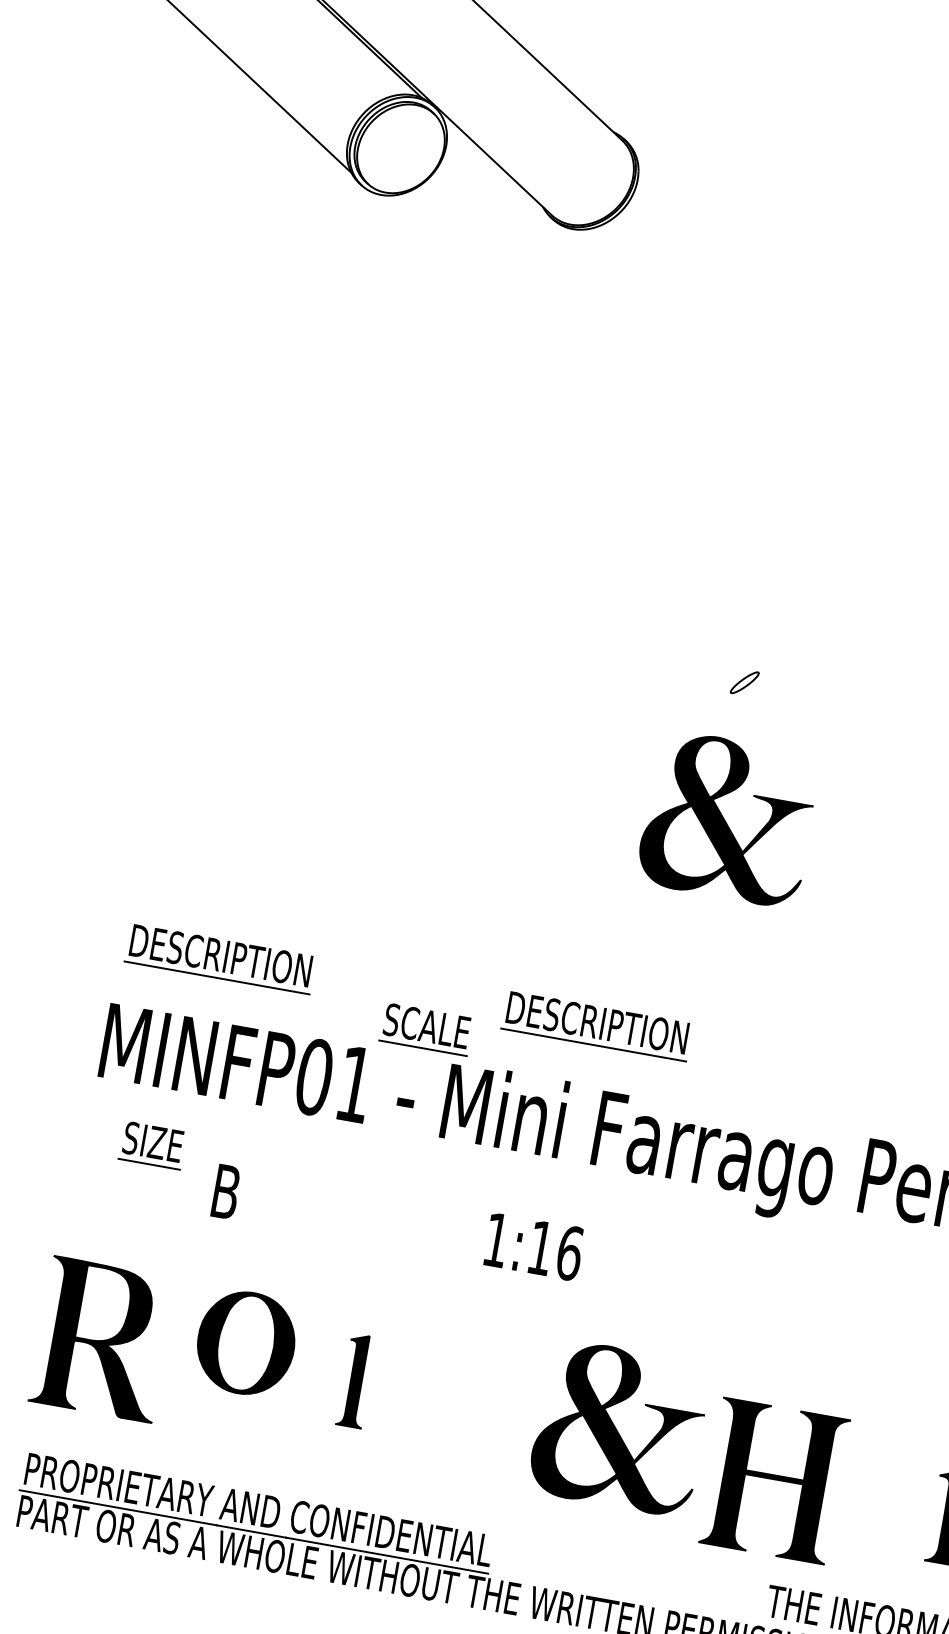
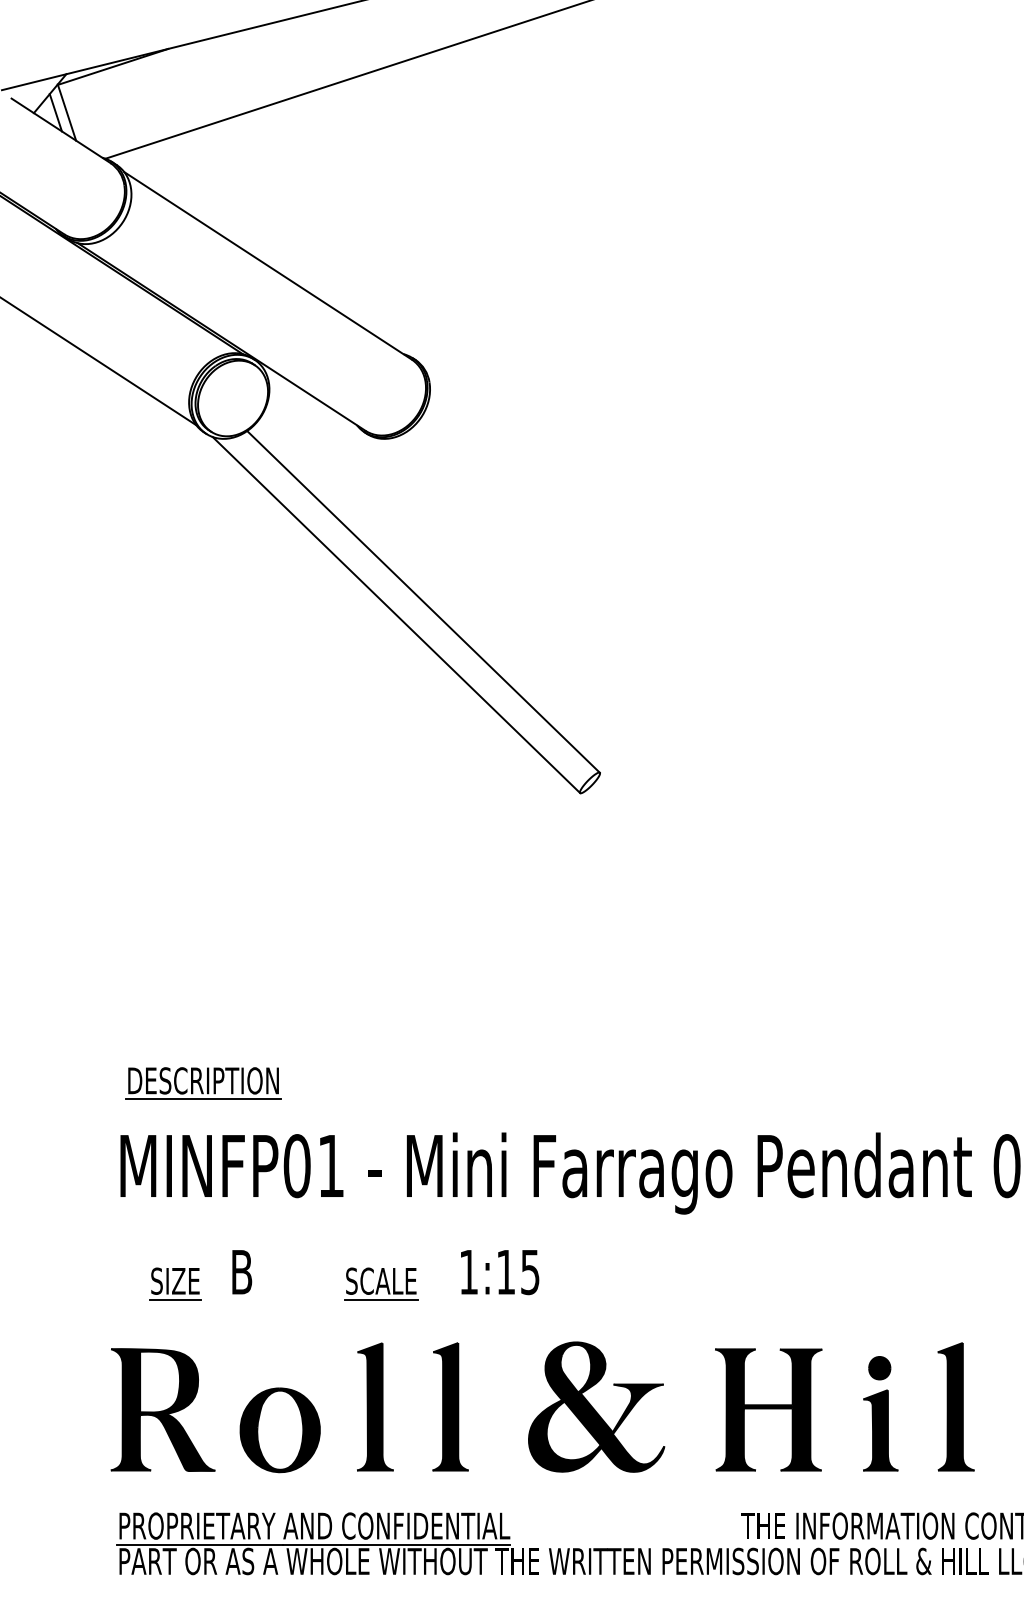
line: (584, 431) -> (423, 601), added
line: (549, 442) -> (396, 615), added
part: (728, 818) -> (596, 895), removed
part: (596, 1025) -> (519, 1083), removed
part: (426, 1028) -> (381, 1283), moved
part: (152, 1144) -> (175, 1283), moved
text: (569, 1253) -> (530, 1272), 1:16 -> 1:15
part: (245, 1343) -> (279, 1430), moved
part: (356, 1380) -> (375, 1406), size x1.67
part: (446, 1396) -> (450, 1406), added
part: (774, 1480) -> (768, 1409), moved

